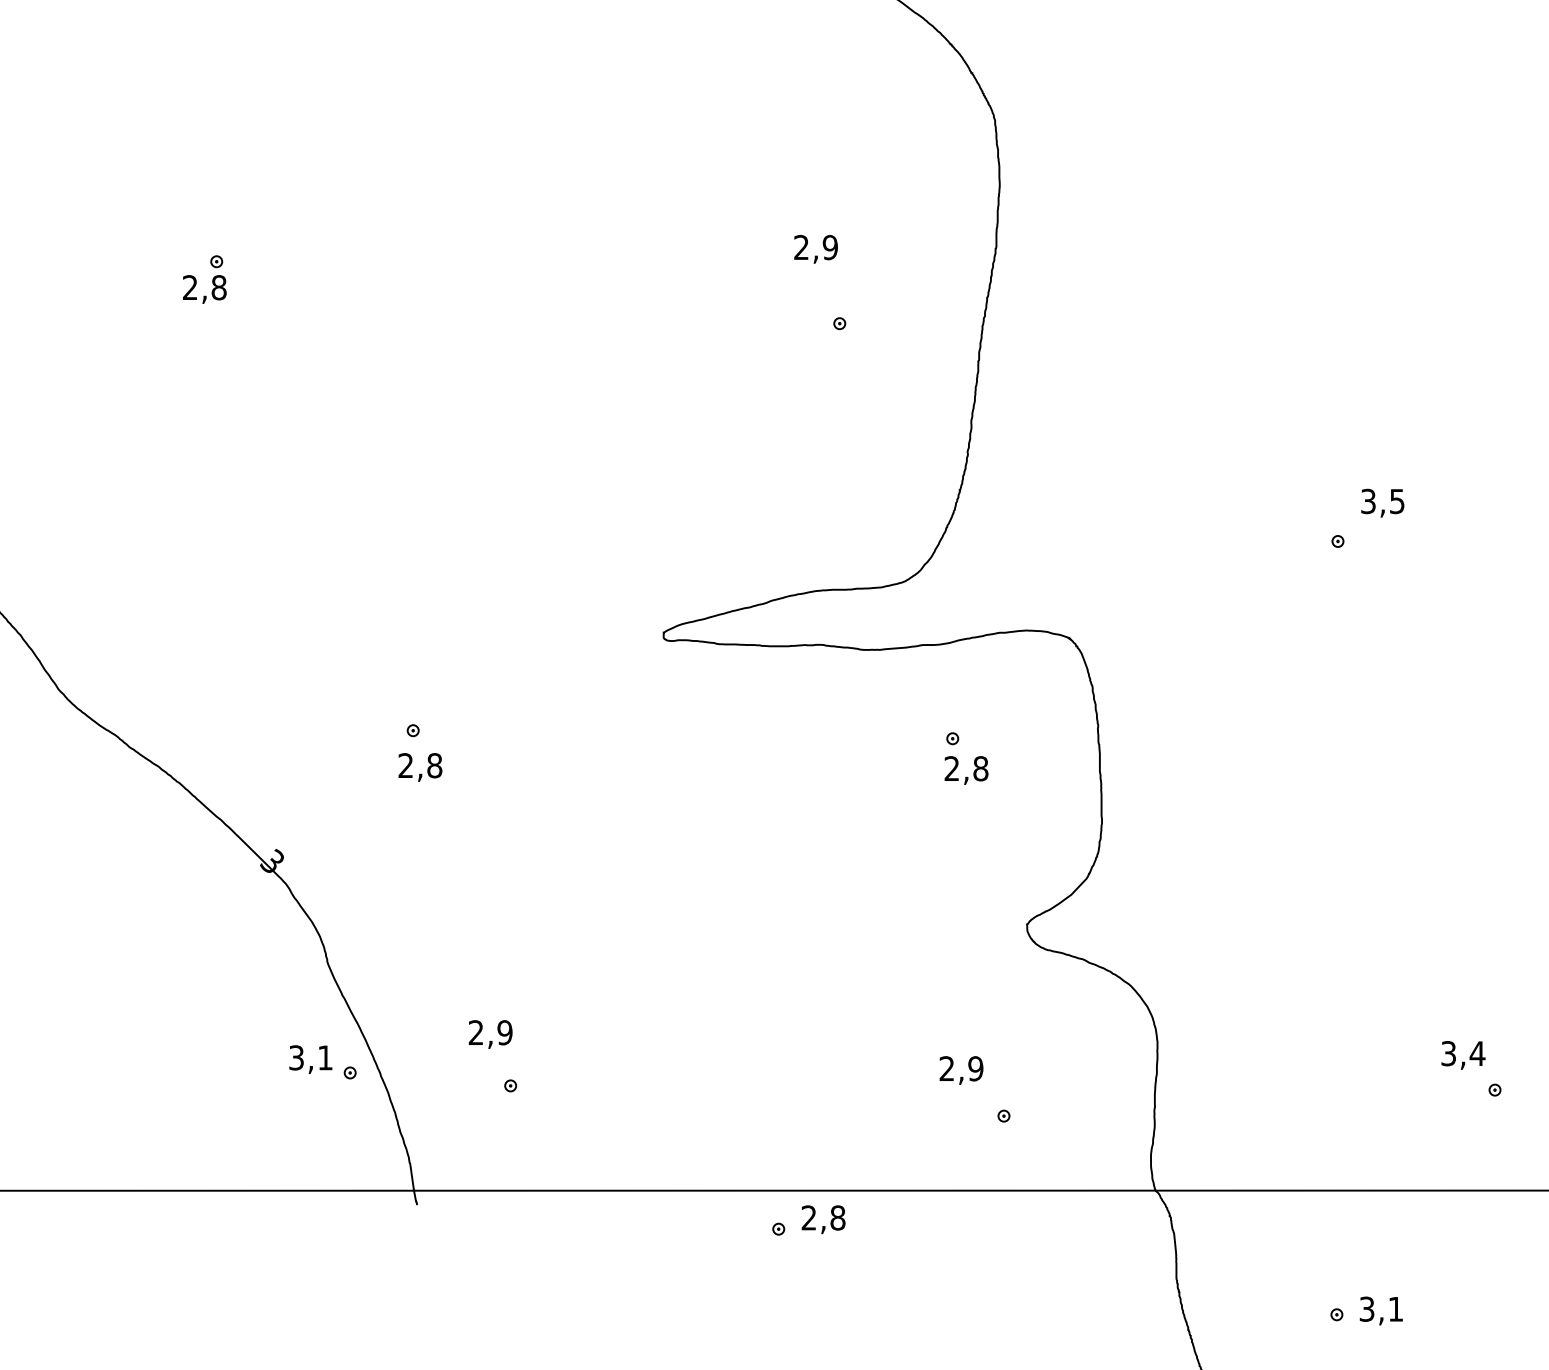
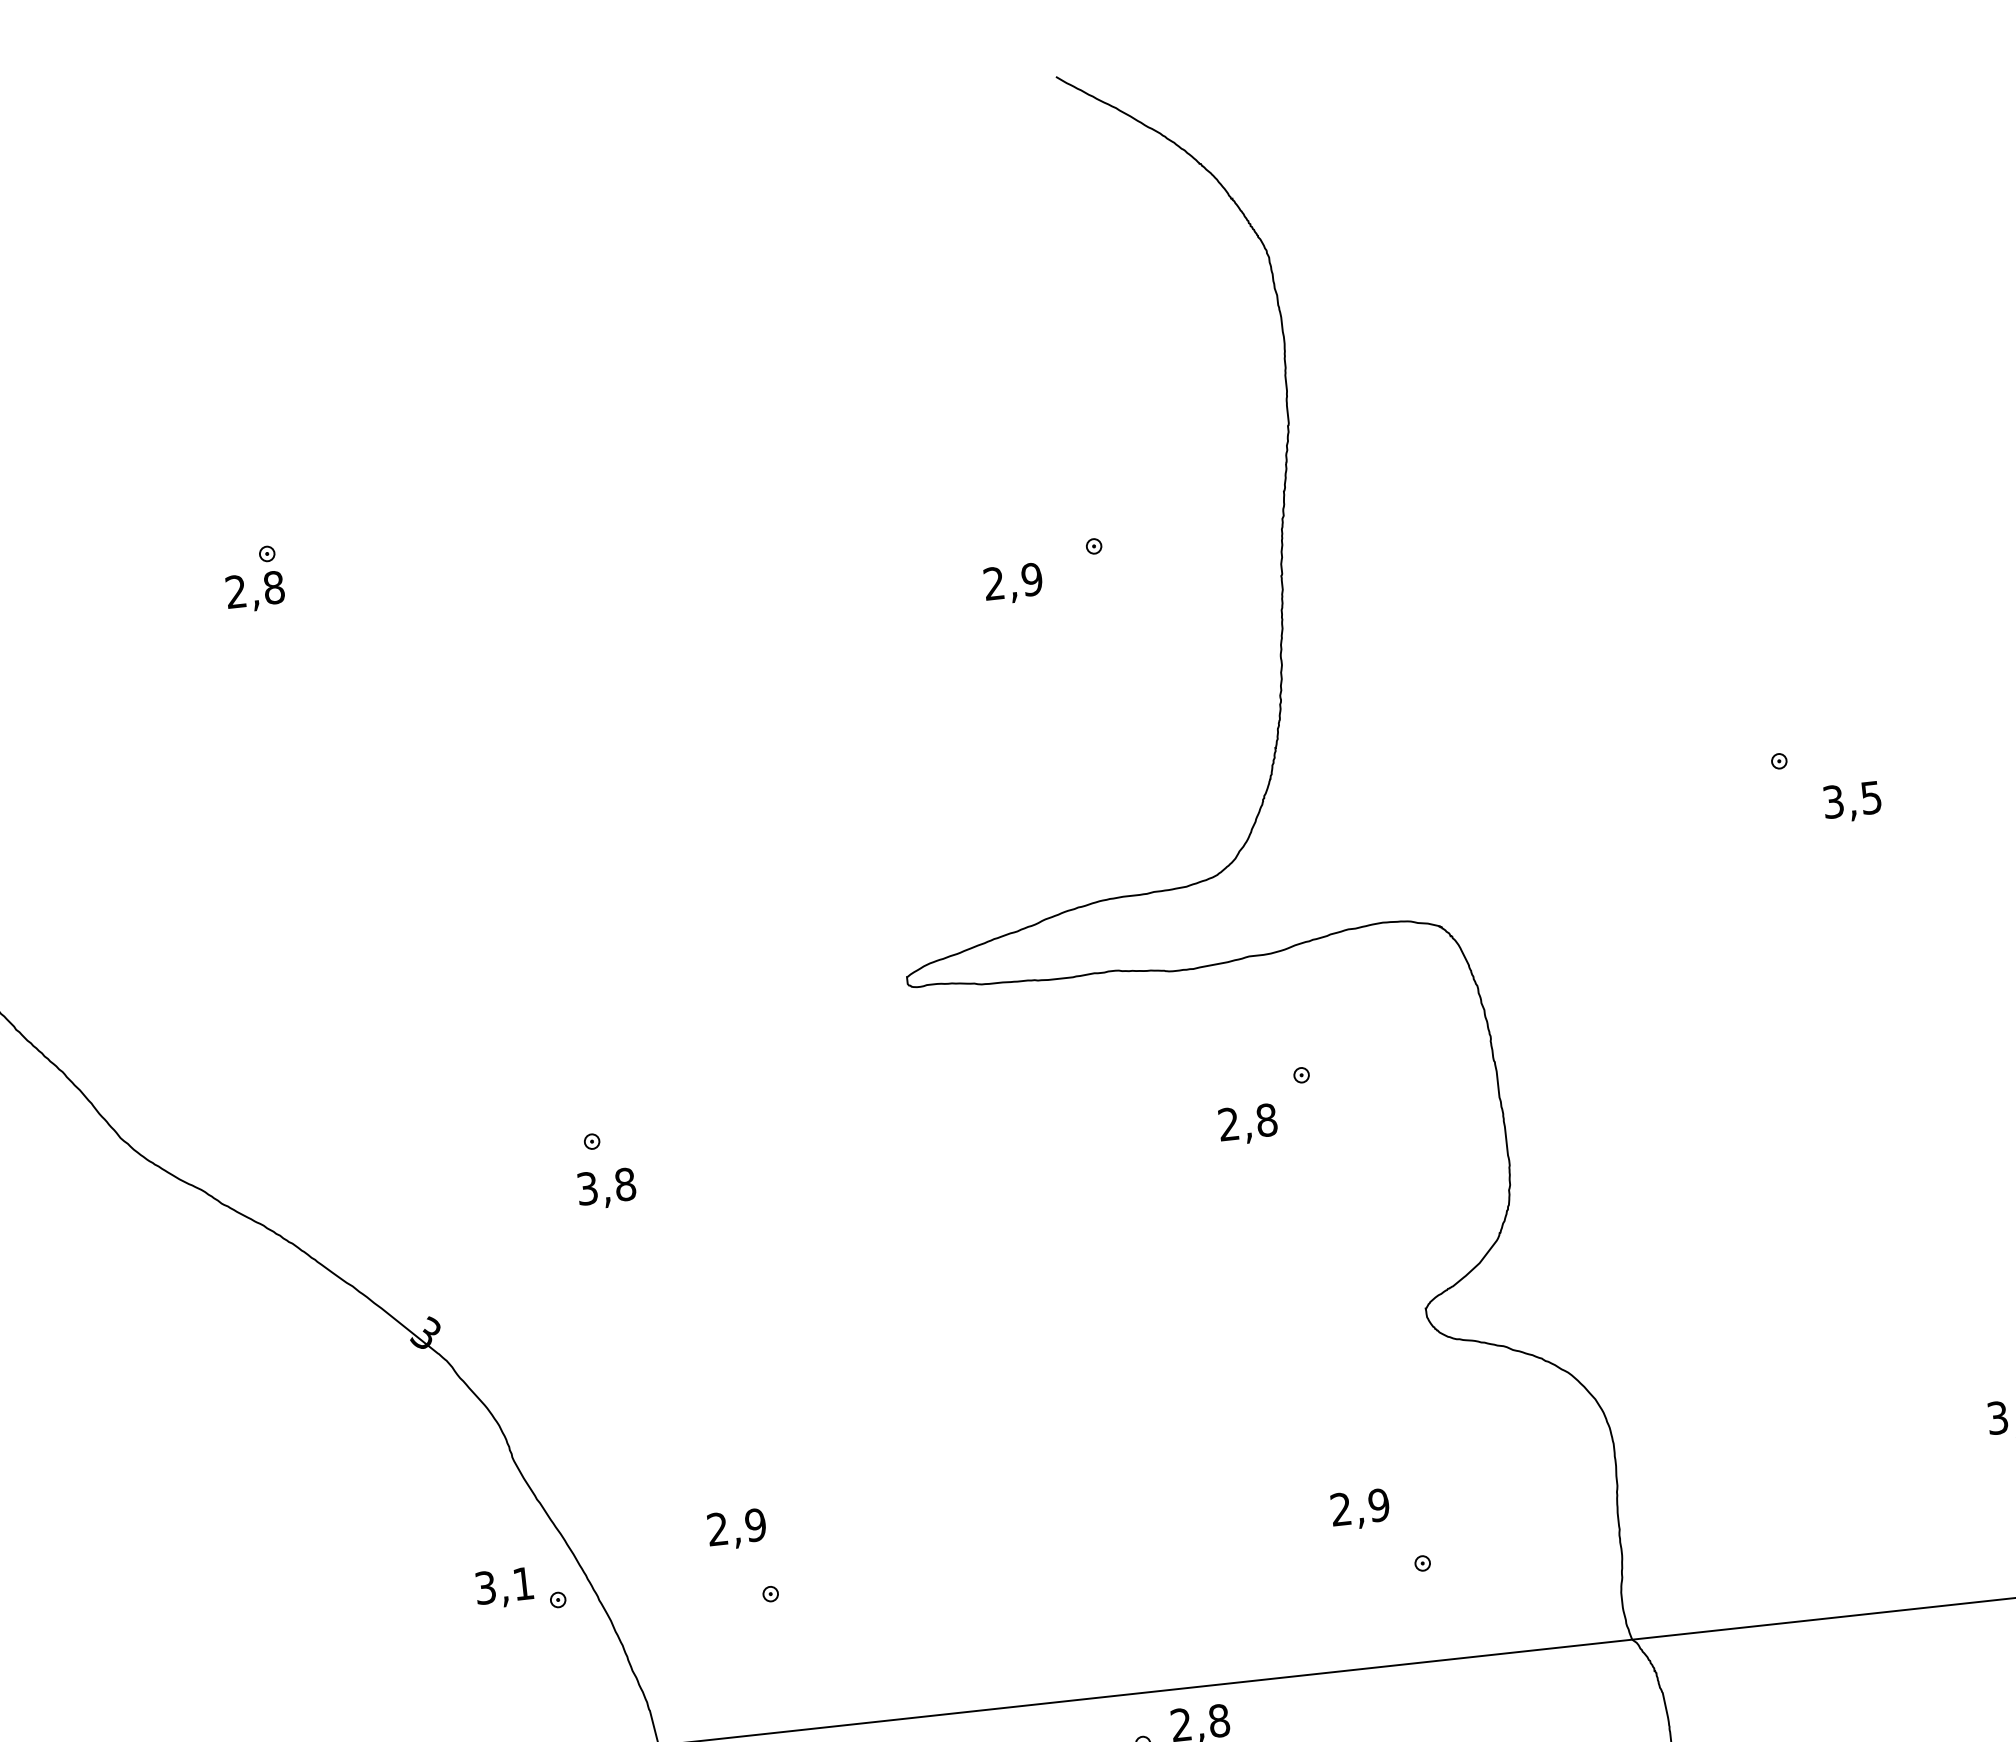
text: (815, 249) -> (1012, 584), moved
text: (1382, 502) -> (1852, 801), moved
text: (405, 765) -> (586, 1188), 2,8 -> 3,8
text: (966, 770) -> (1248, 1124), moved

